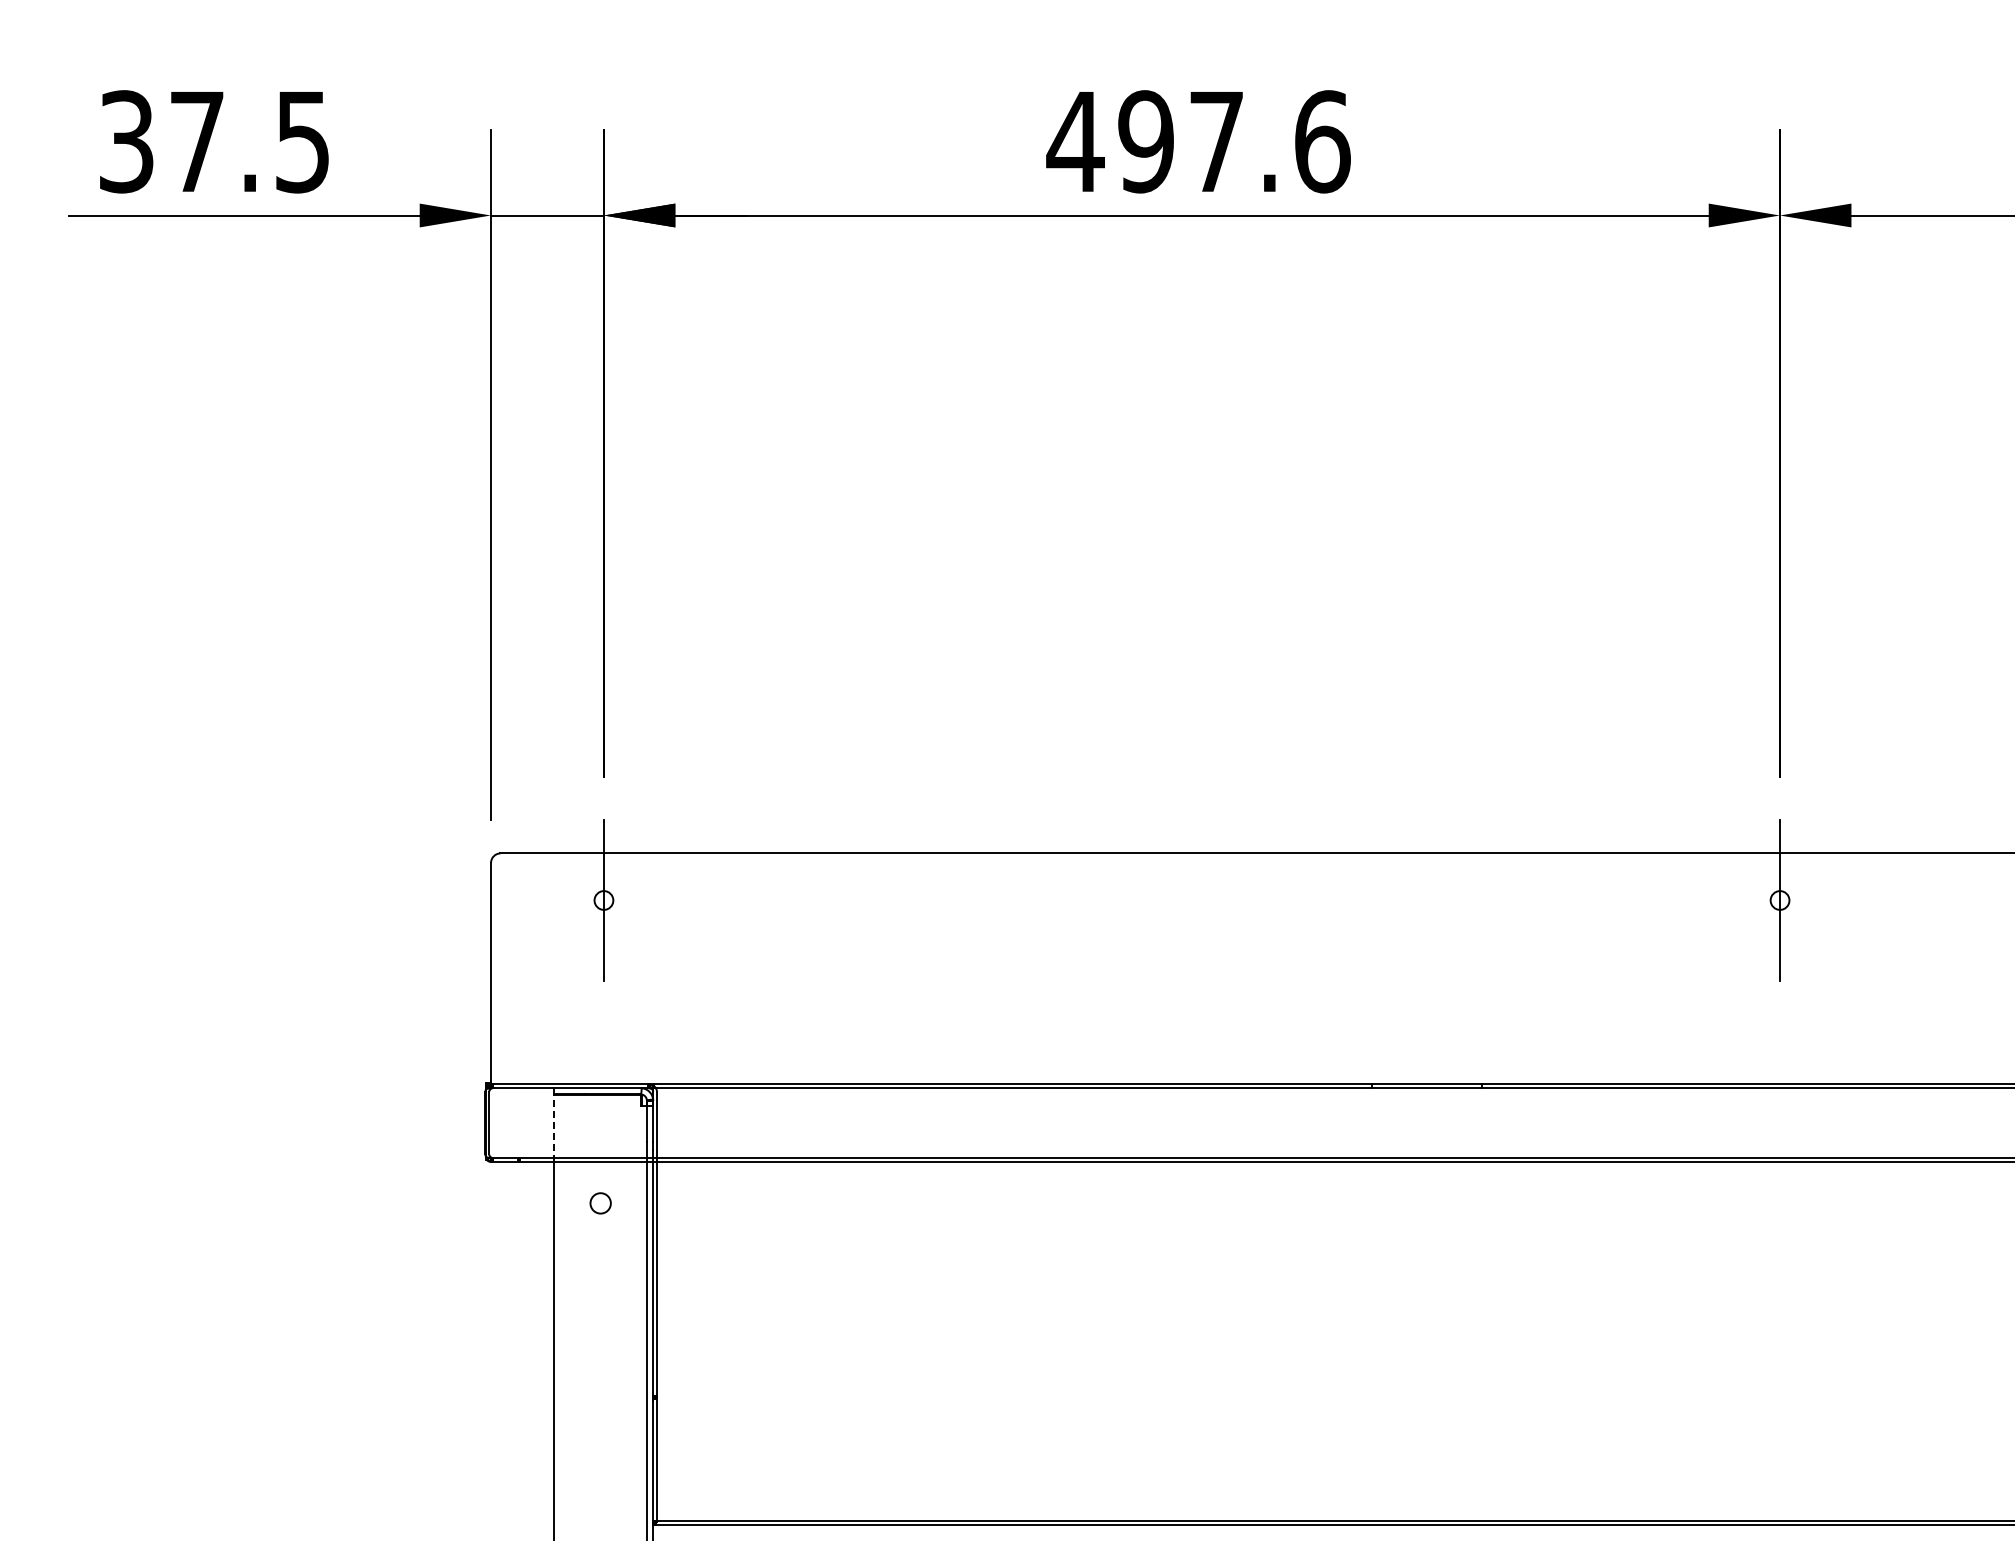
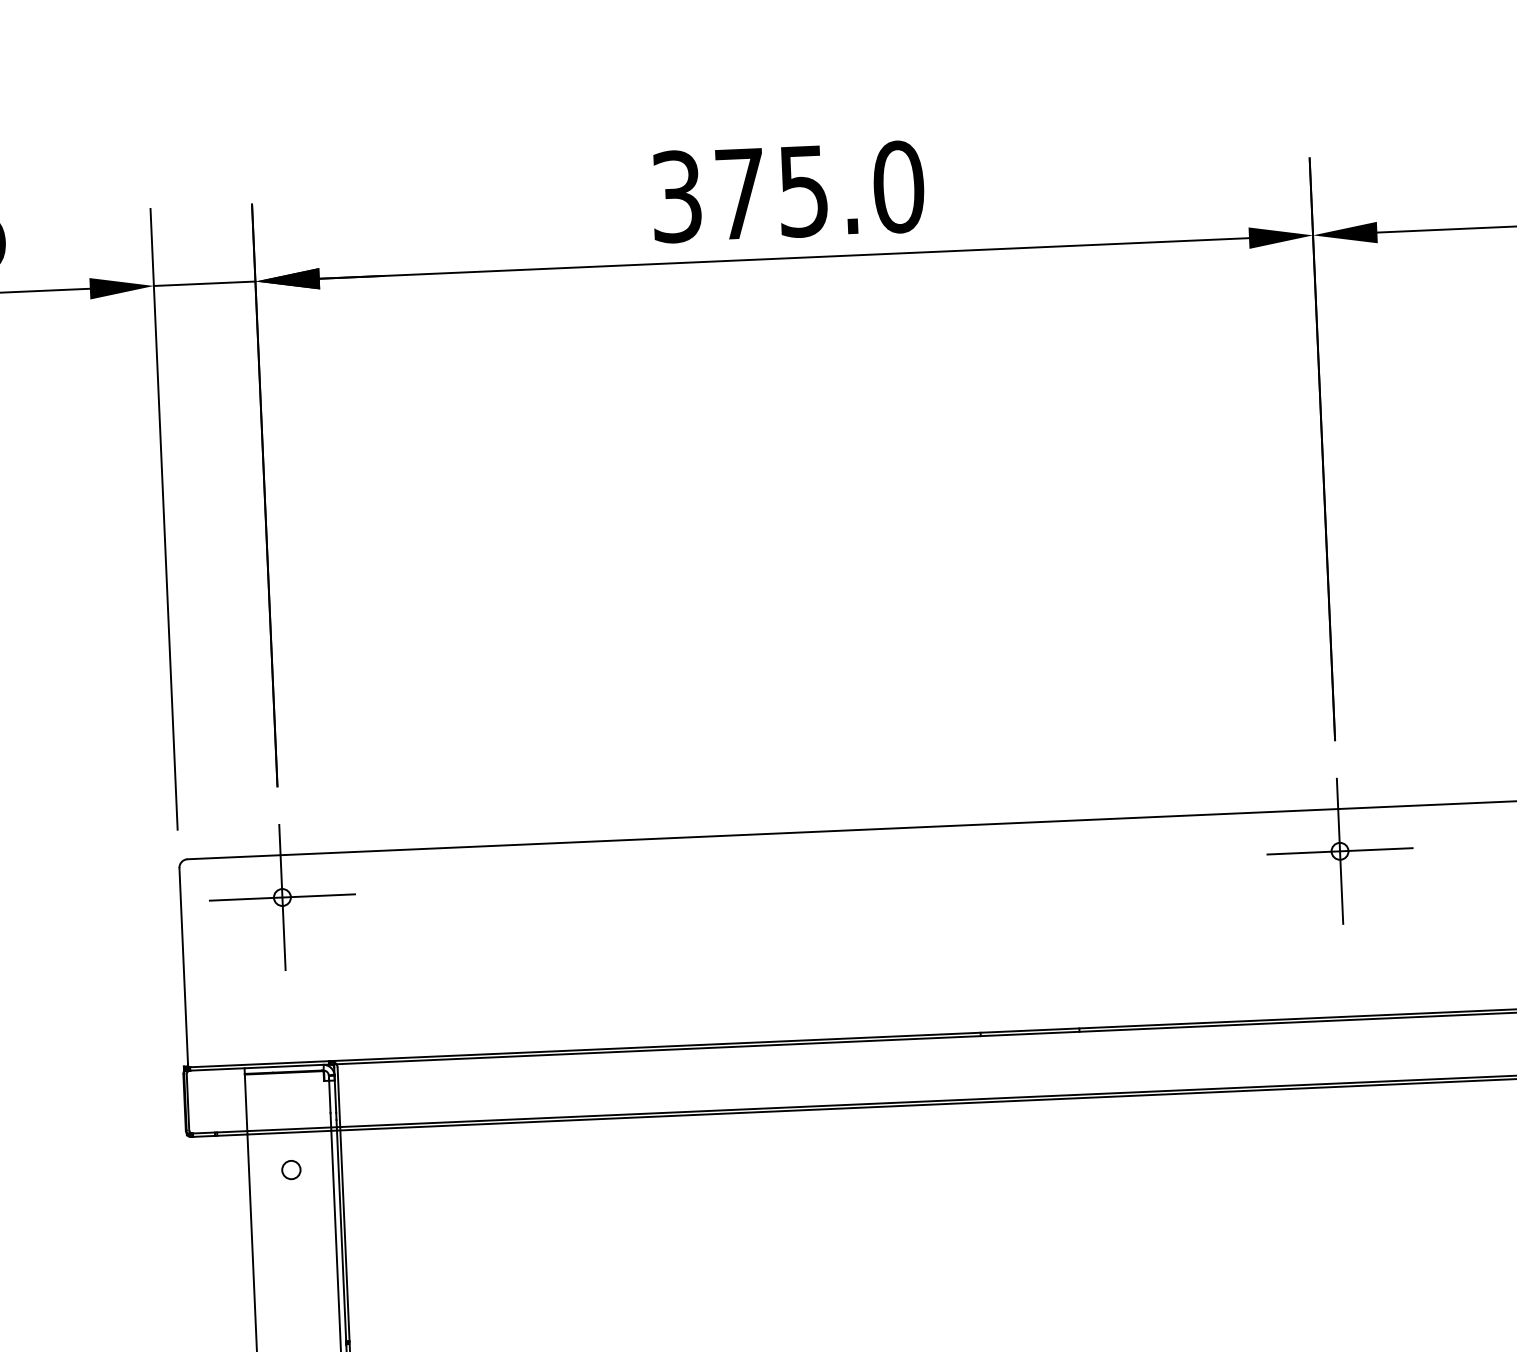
text: (1198, 141) -> (787, 191), 497.6 -> 375.0
line: (603, 900) -> (282, 897), added
line: (1779, 900) -> (1339, 851), added
line: (553, 1128) -> (246, 1104), dashed -> solid

